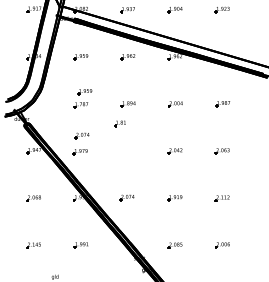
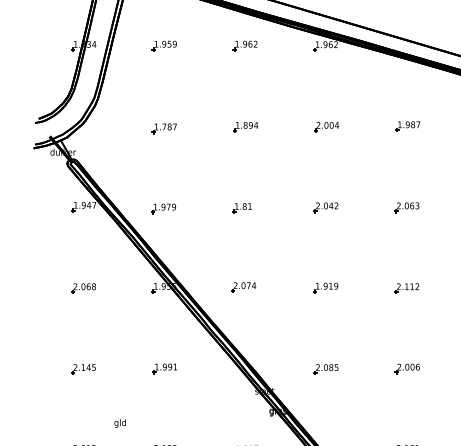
part: (84, 92) -> (170, 106), removed
part: (119, 123) -> (240, 207), moved
part: (81, 135) -> (165, 180), removed

